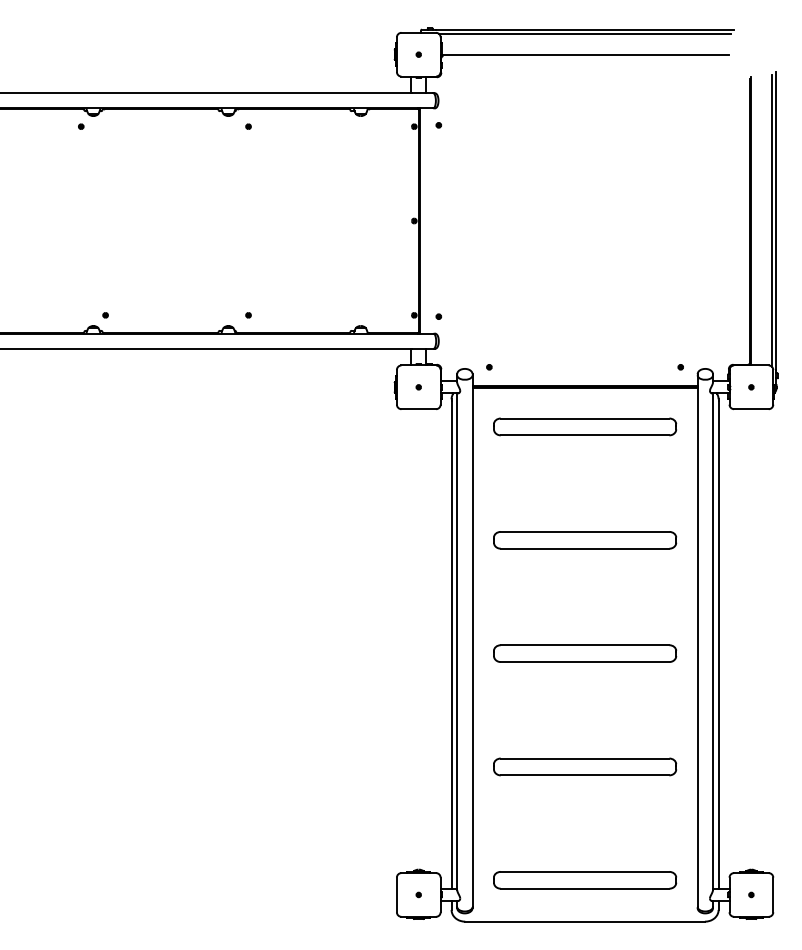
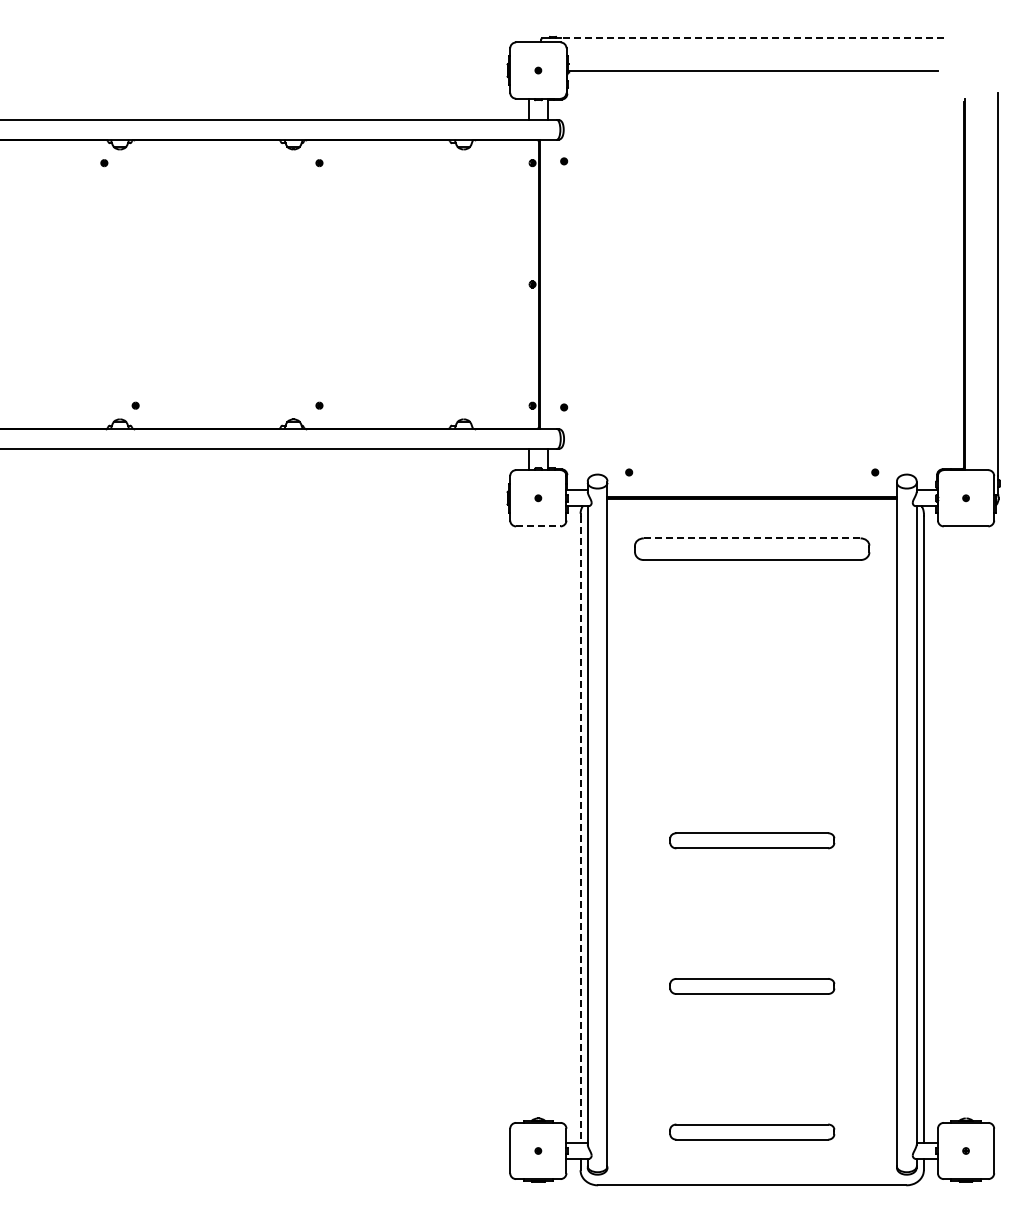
line: (585, 29) -> (752, 38), solid -> dashed
line: (584, 34) -> (751, 44), removed
line: (771, 221) -> (992, 284), removed
line: (418, 409) -> (538, 526), solid -> dashed
line: (585, 418) -> (752, 538), solid -> dashed
part: (585, 539) -> (752, 694), removed
line: (451, 644) -> (580, 829), solid -> dashed
part: (585, 653) -> (752, 840), size x0.7
part: (585, 767) -> (752, 986), size x0.7
part: (585, 879) -> (752, 1131), size x0.7

